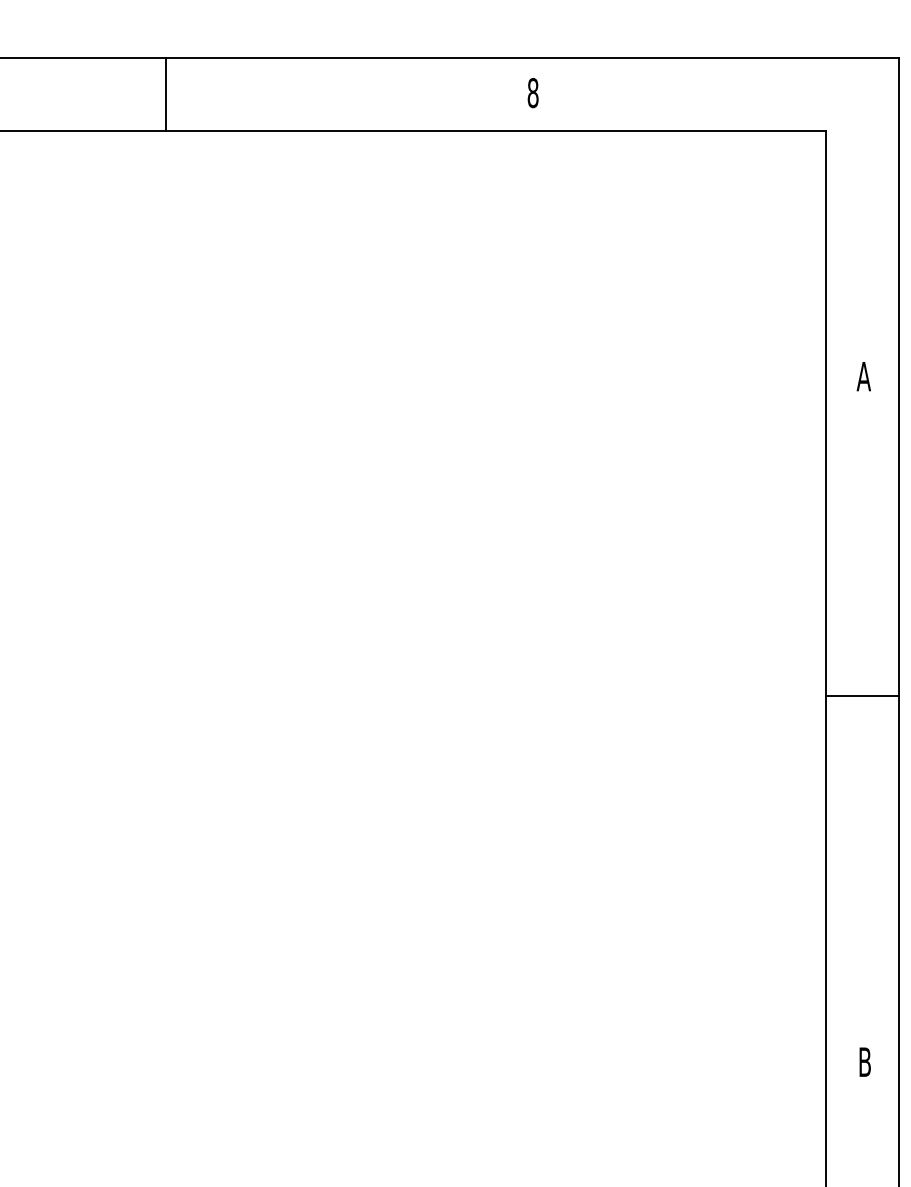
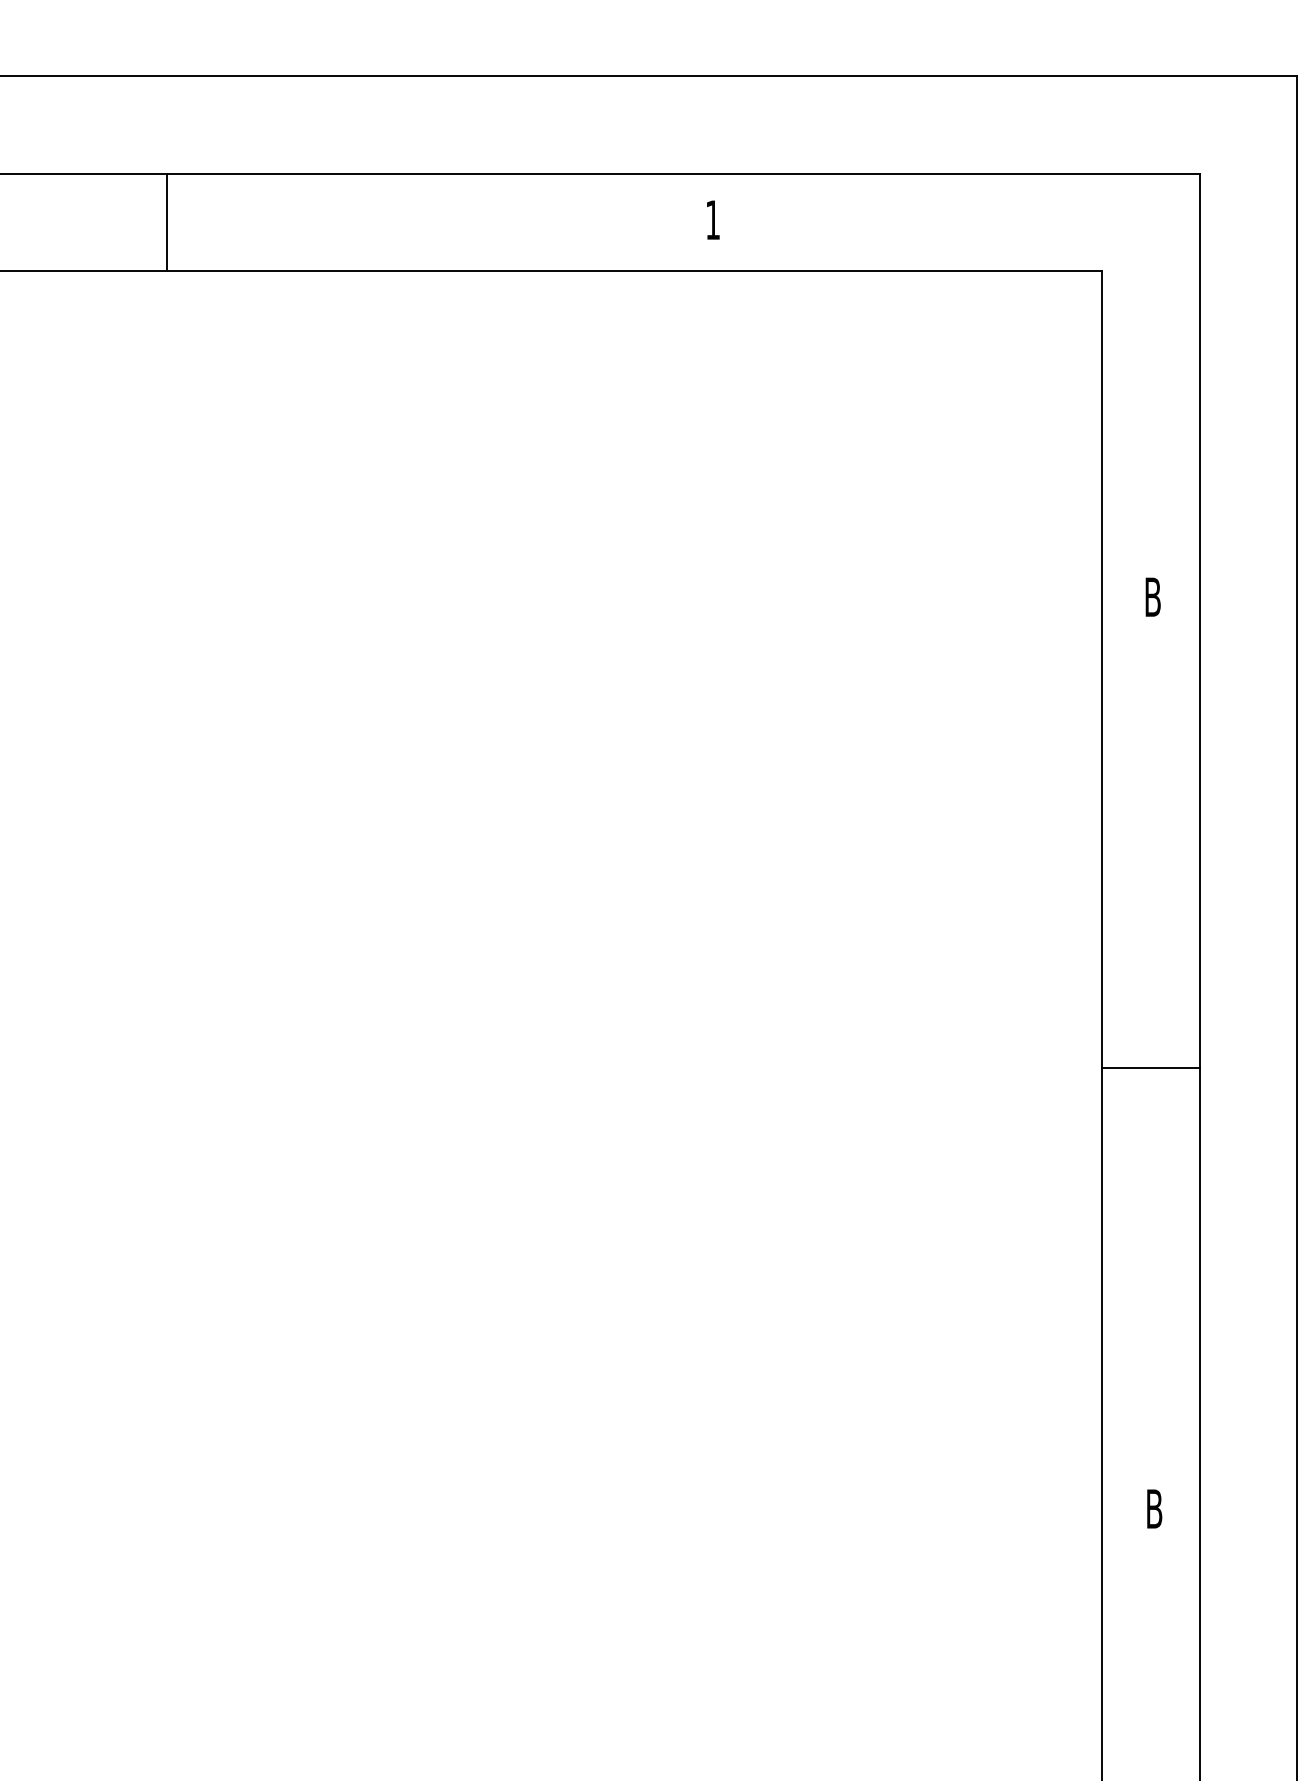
text: (532, 93) -> (712, 220), 8 -> 1
line: (165, 94) -> (166, 222), moved
text: (863, 376) -> (1152, 596), A -> B
line: (862, 695) -> (1150, 1067), moved

